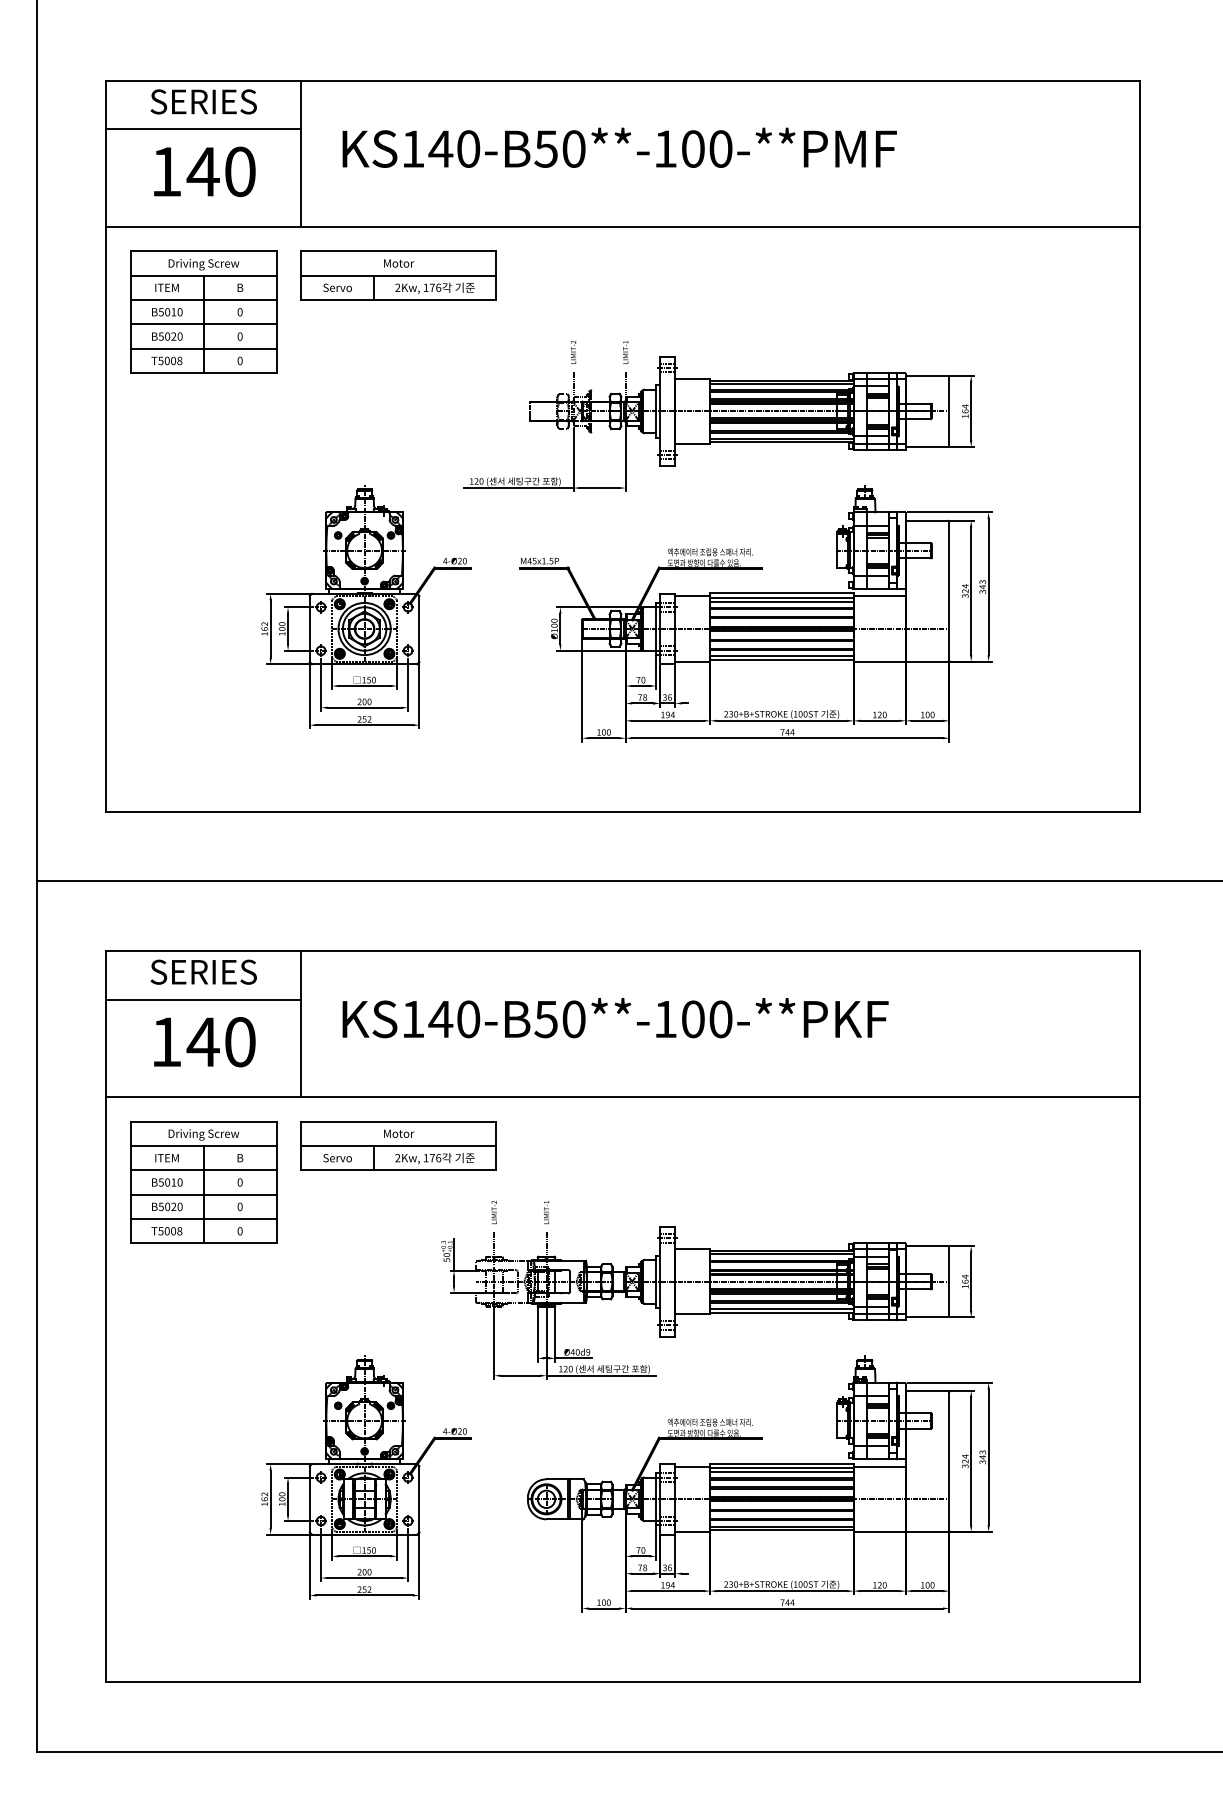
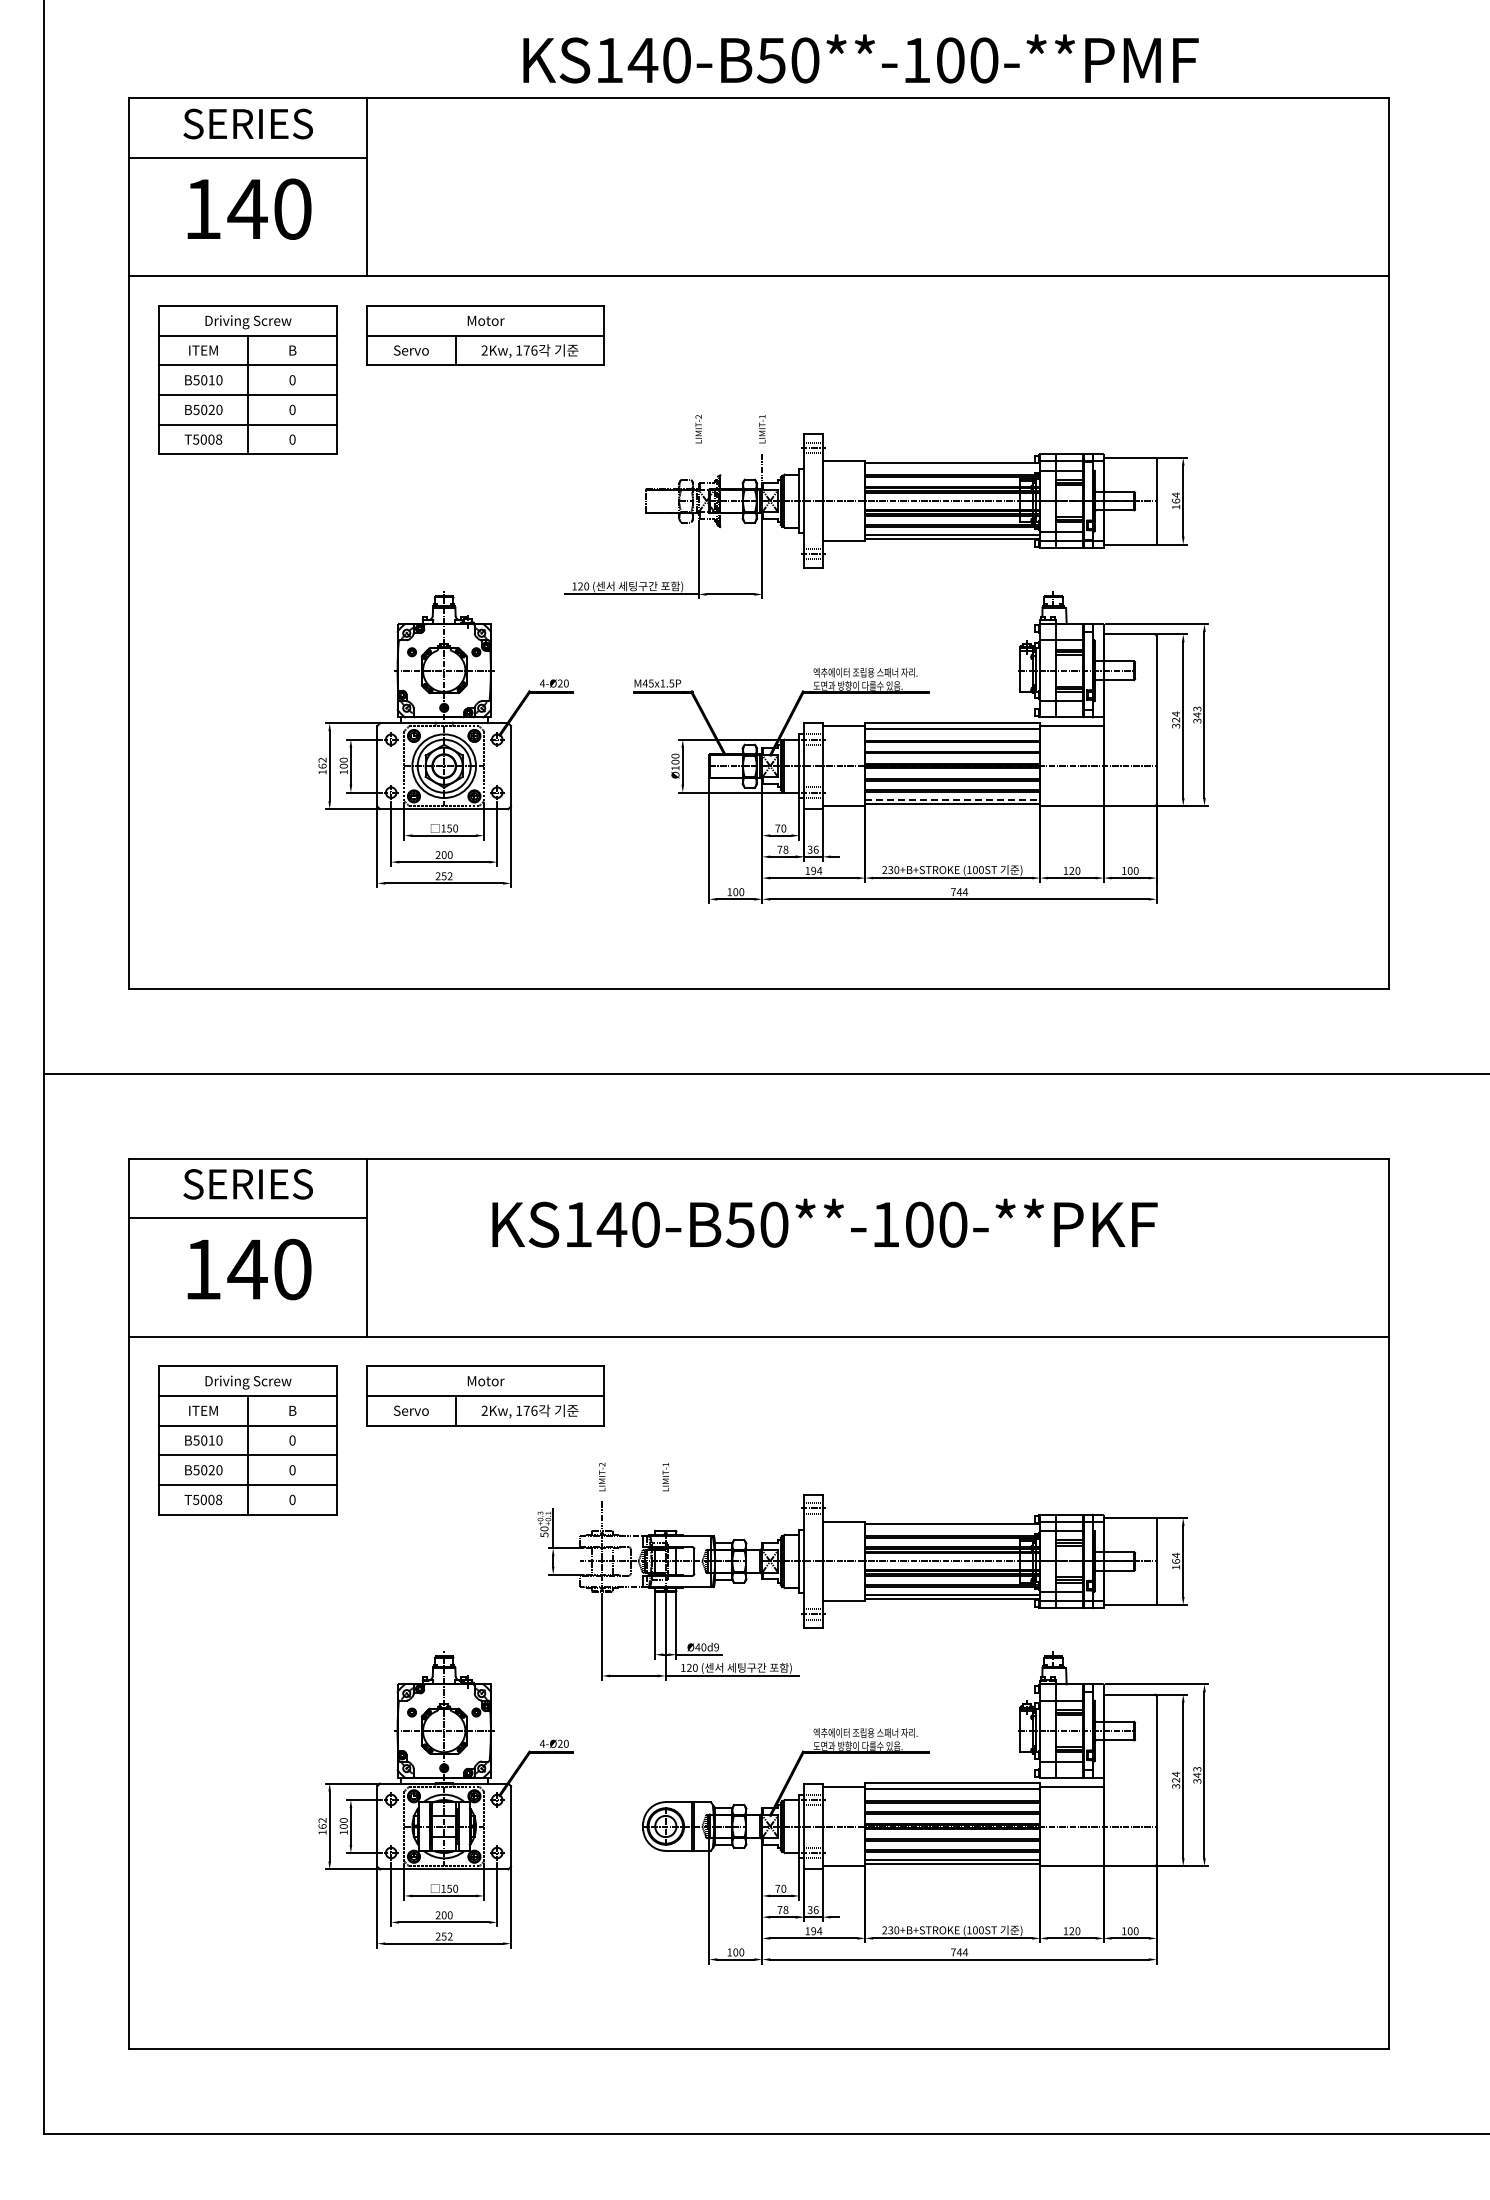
text: (619, 147) -> (860, 58), moved
line: (573, 383) -> (698, 466), removed
line: (781, 383) -> (952, 467), removed
line: (781, 601) -> (952, 732), removed
line: (782, 656) -> (953, 799), solid -> dashed
text: (615, 1017) -> (824, 1222), moved
line: (546, 1243) -> (665, 1514), removed
line: (781, 1253) -> (952, 1527), removed
line: (781, 1472) -> (952, 1793), removed

